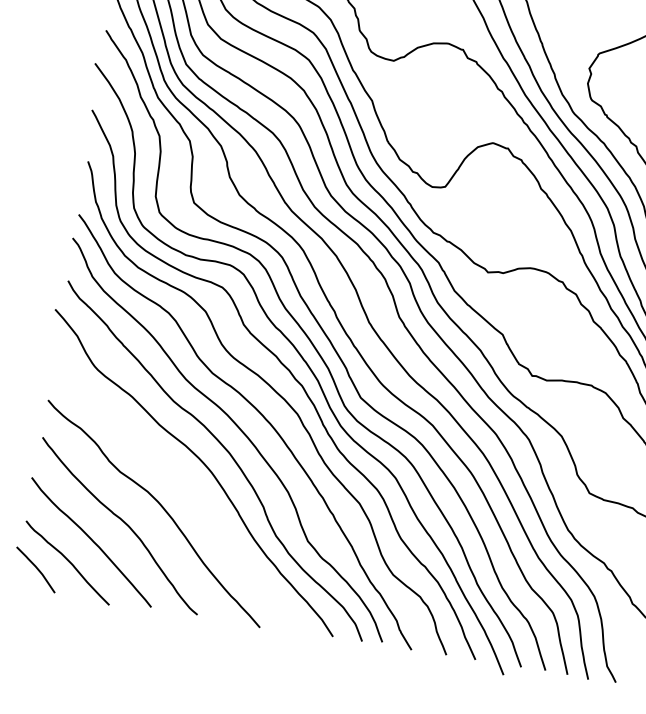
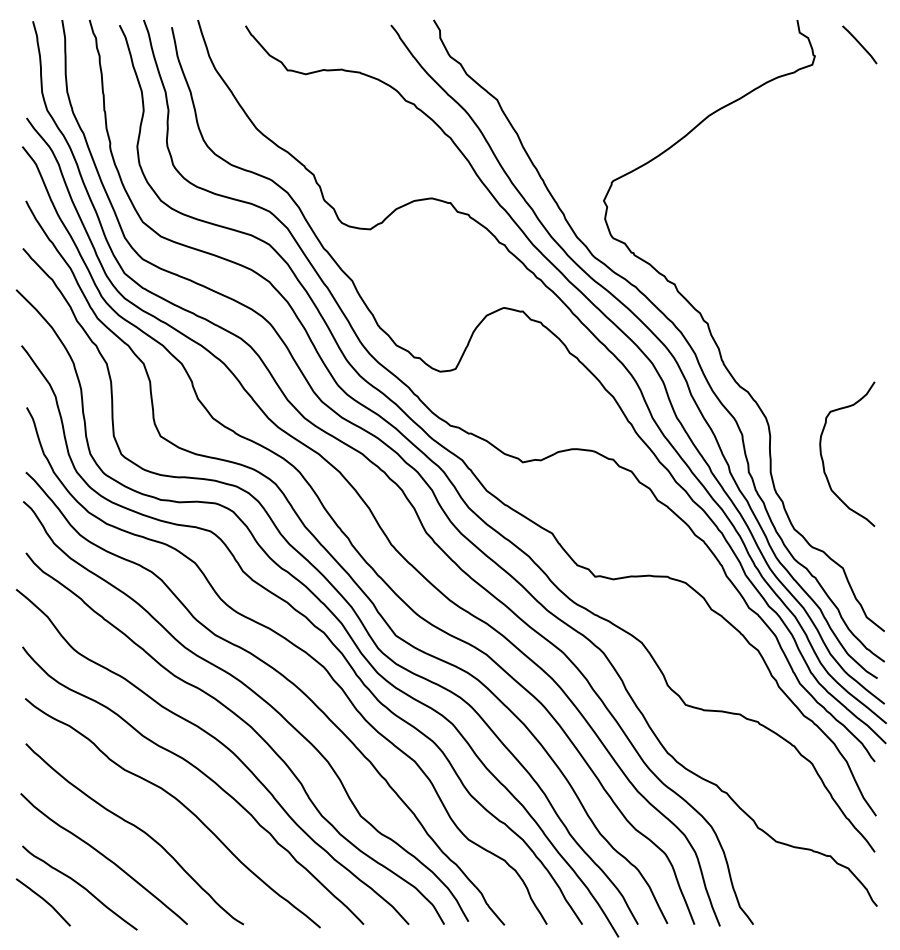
curve: (182, 485) -> (201, 773), added

